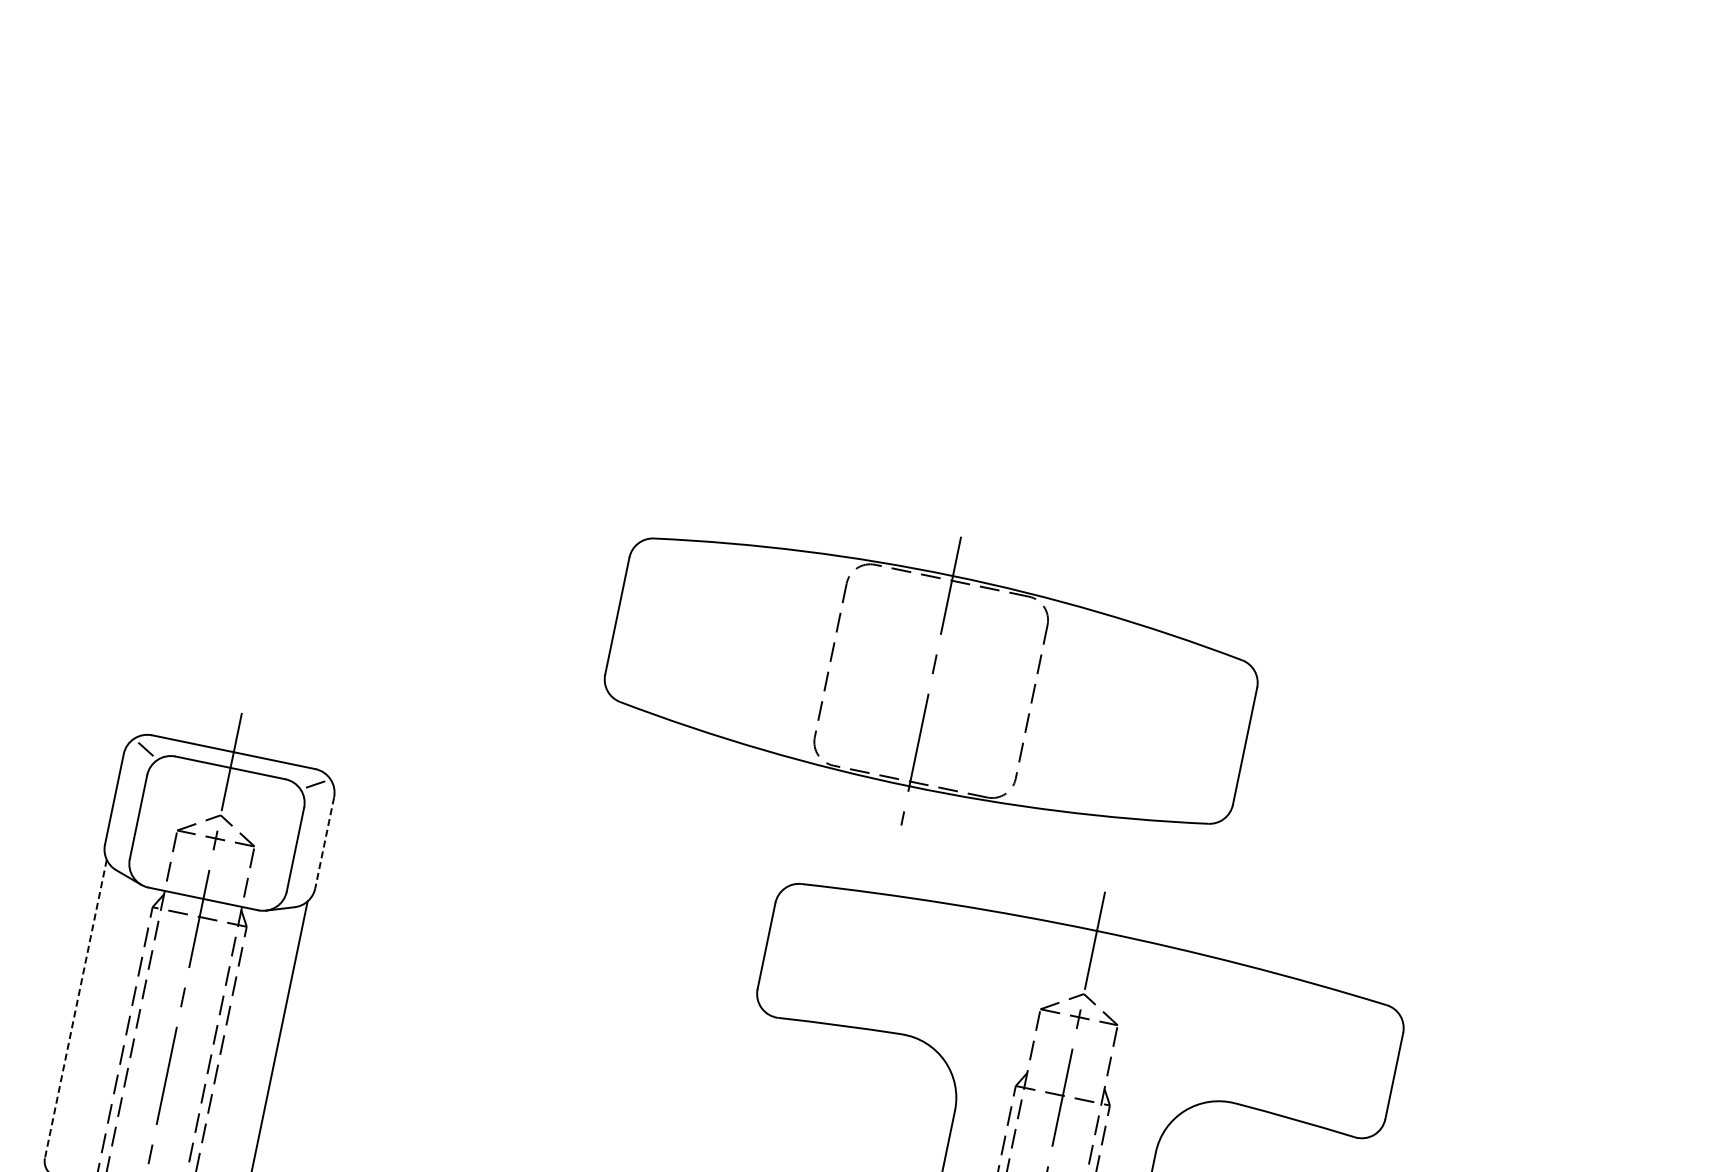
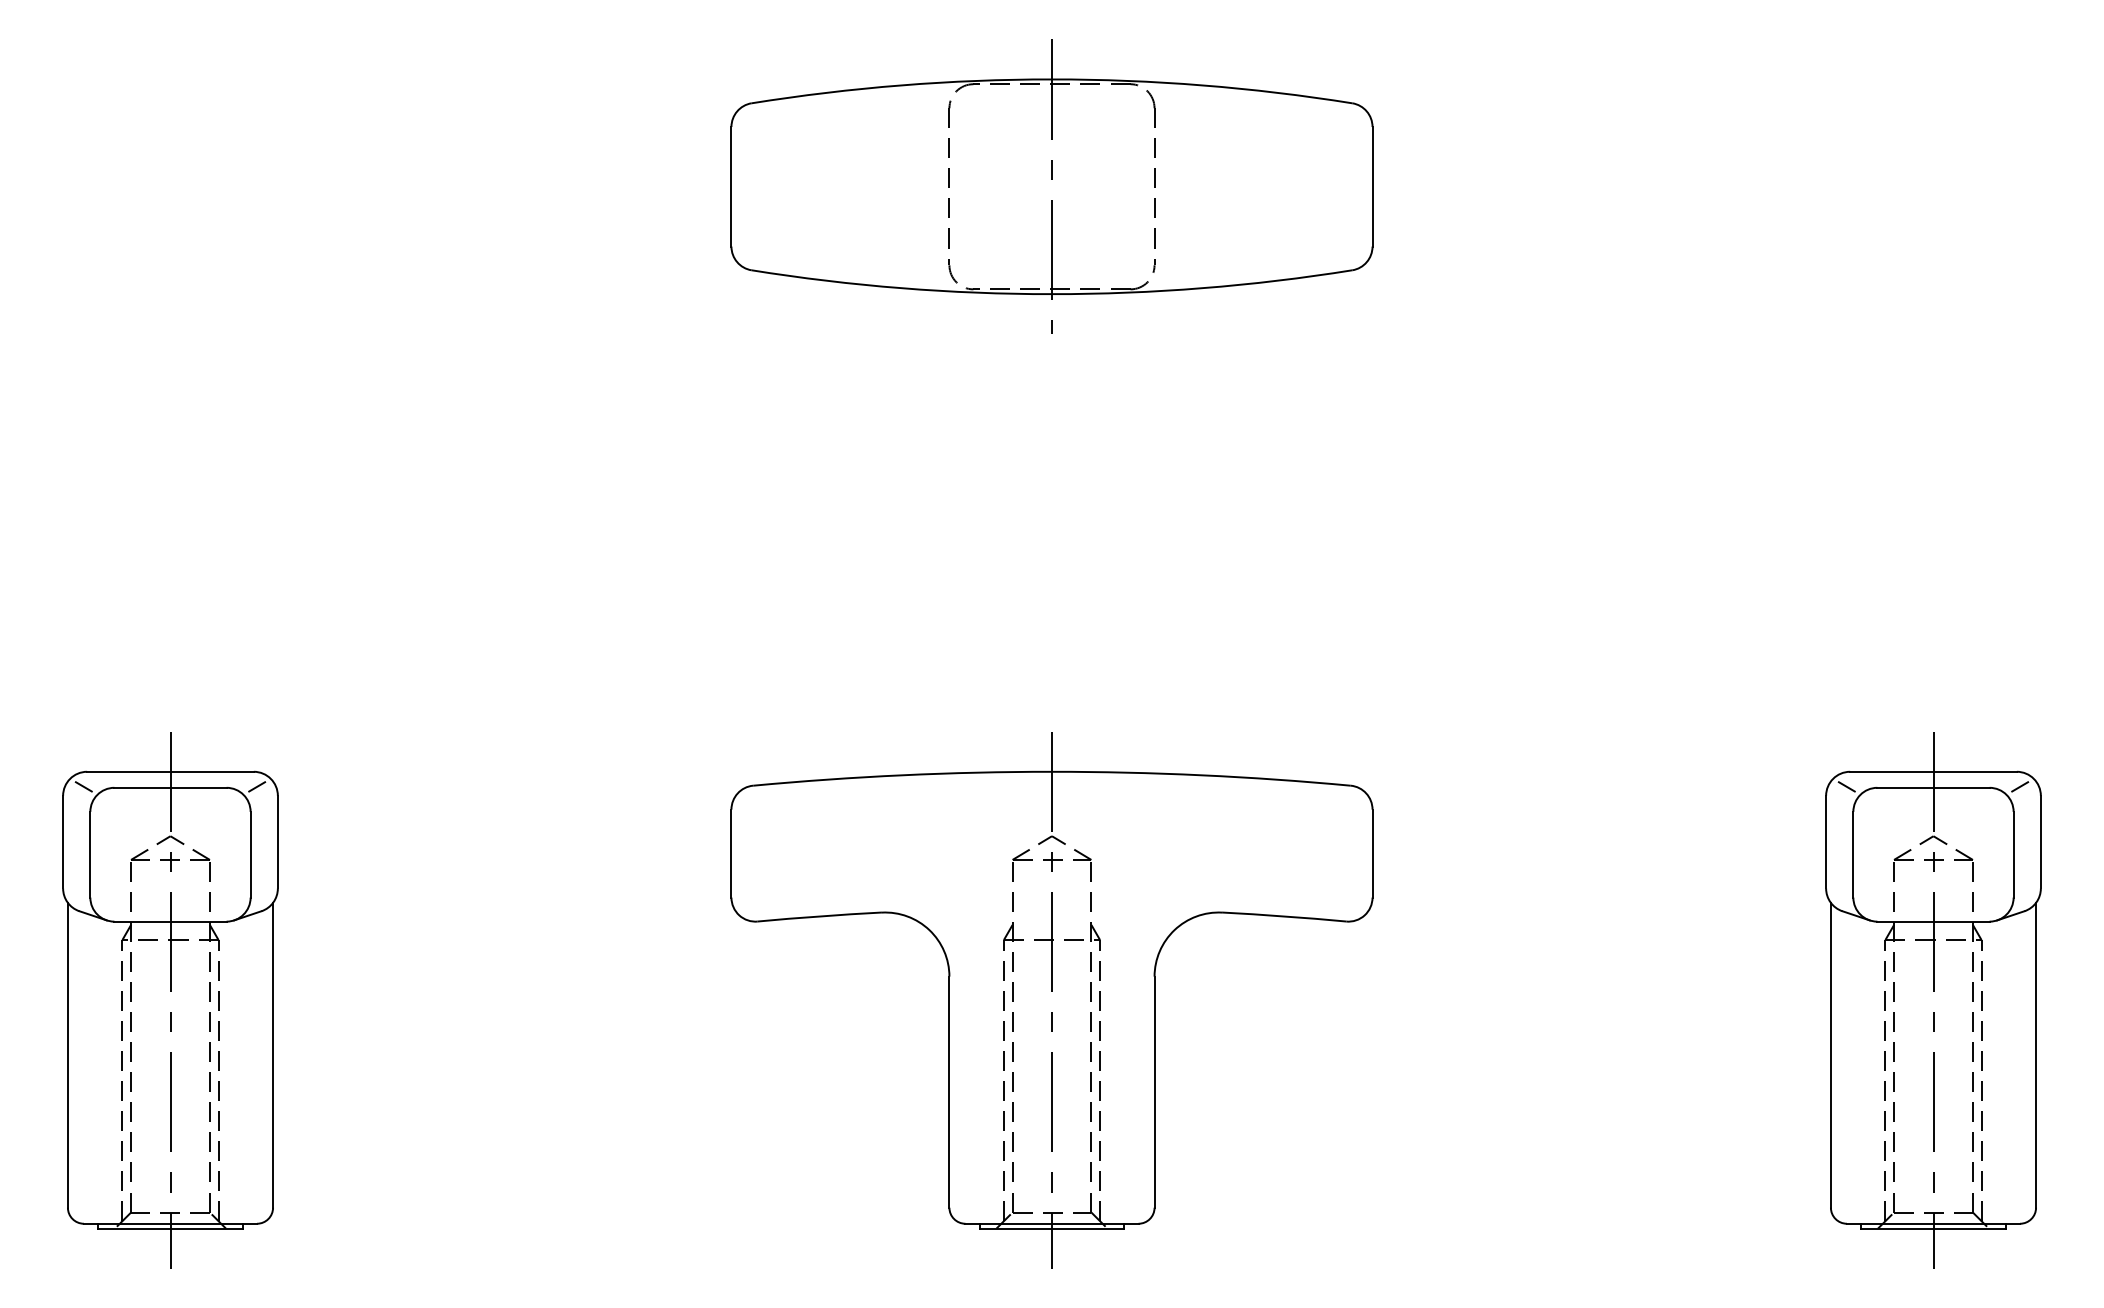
part: (930, 680) -> (1051, 186), moved
line: (324, 843) -> (277, 842), dashed -> solid
line: (75, 1009) -> (67, 1055), dashed -> solid

